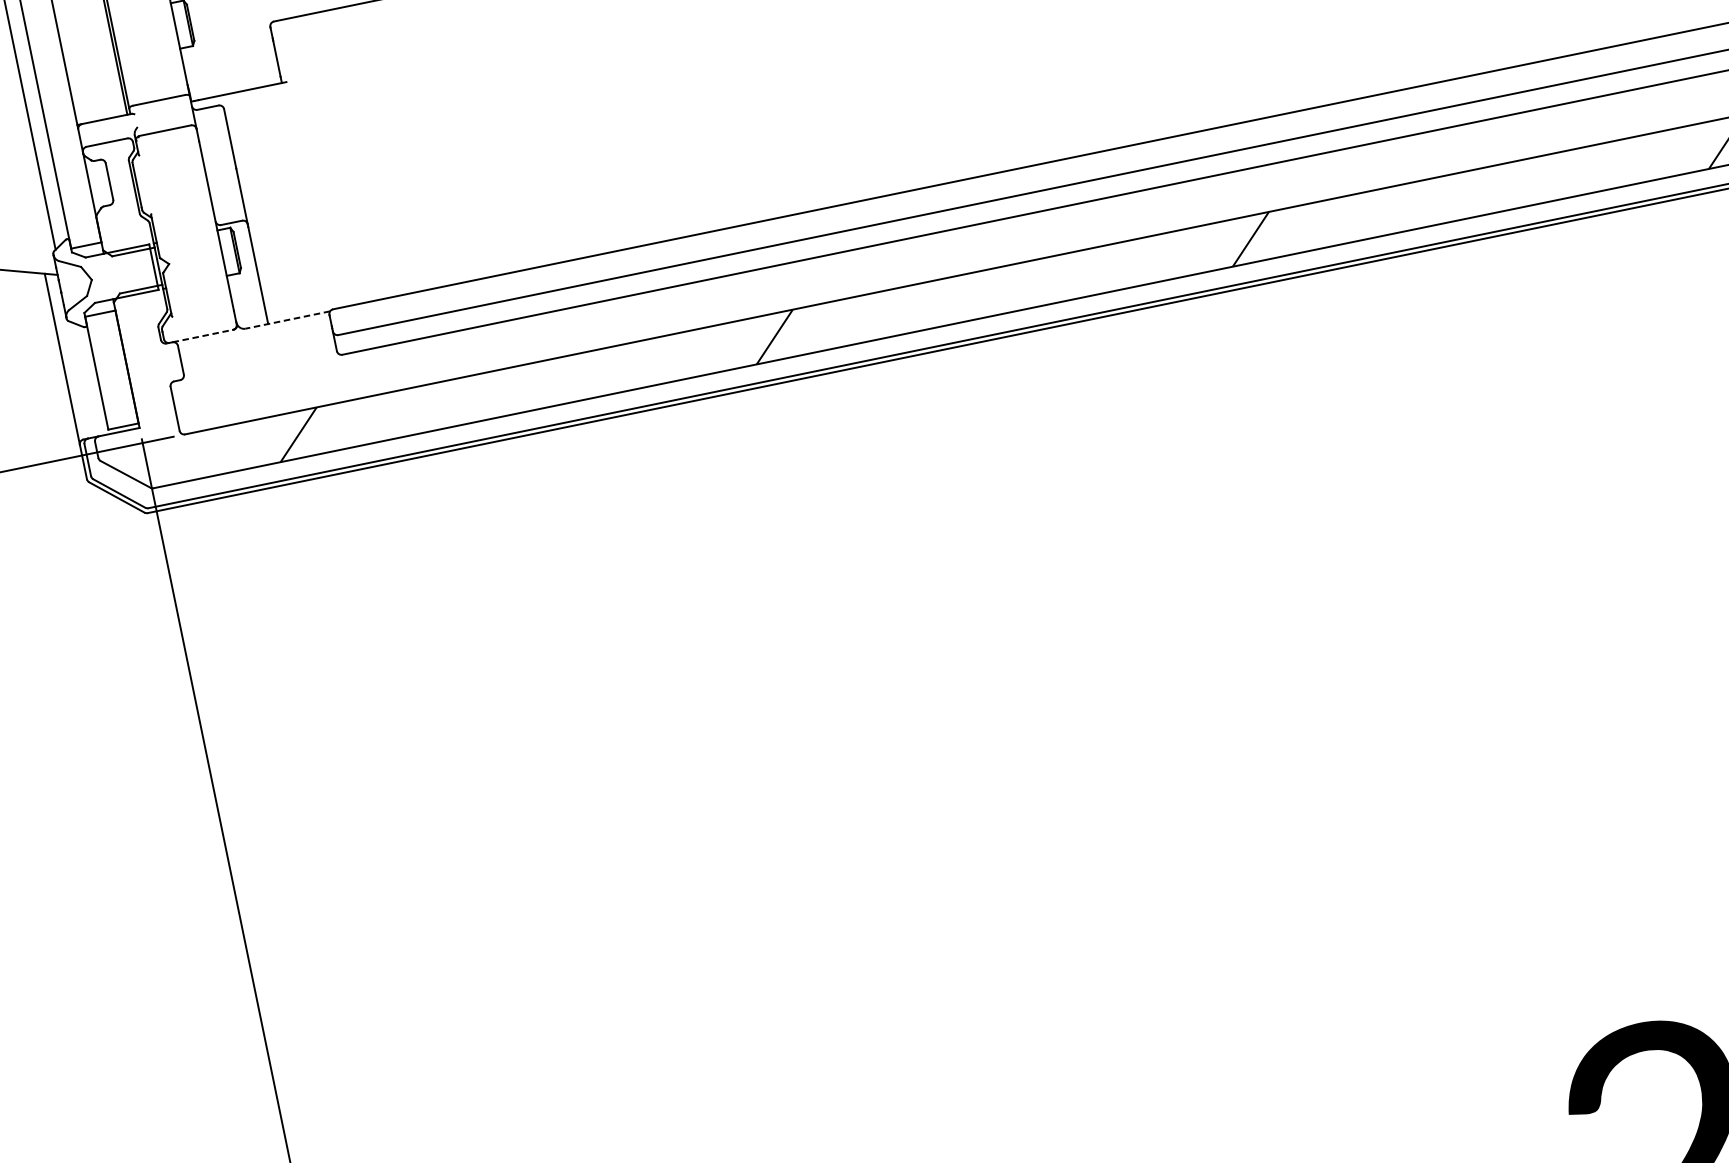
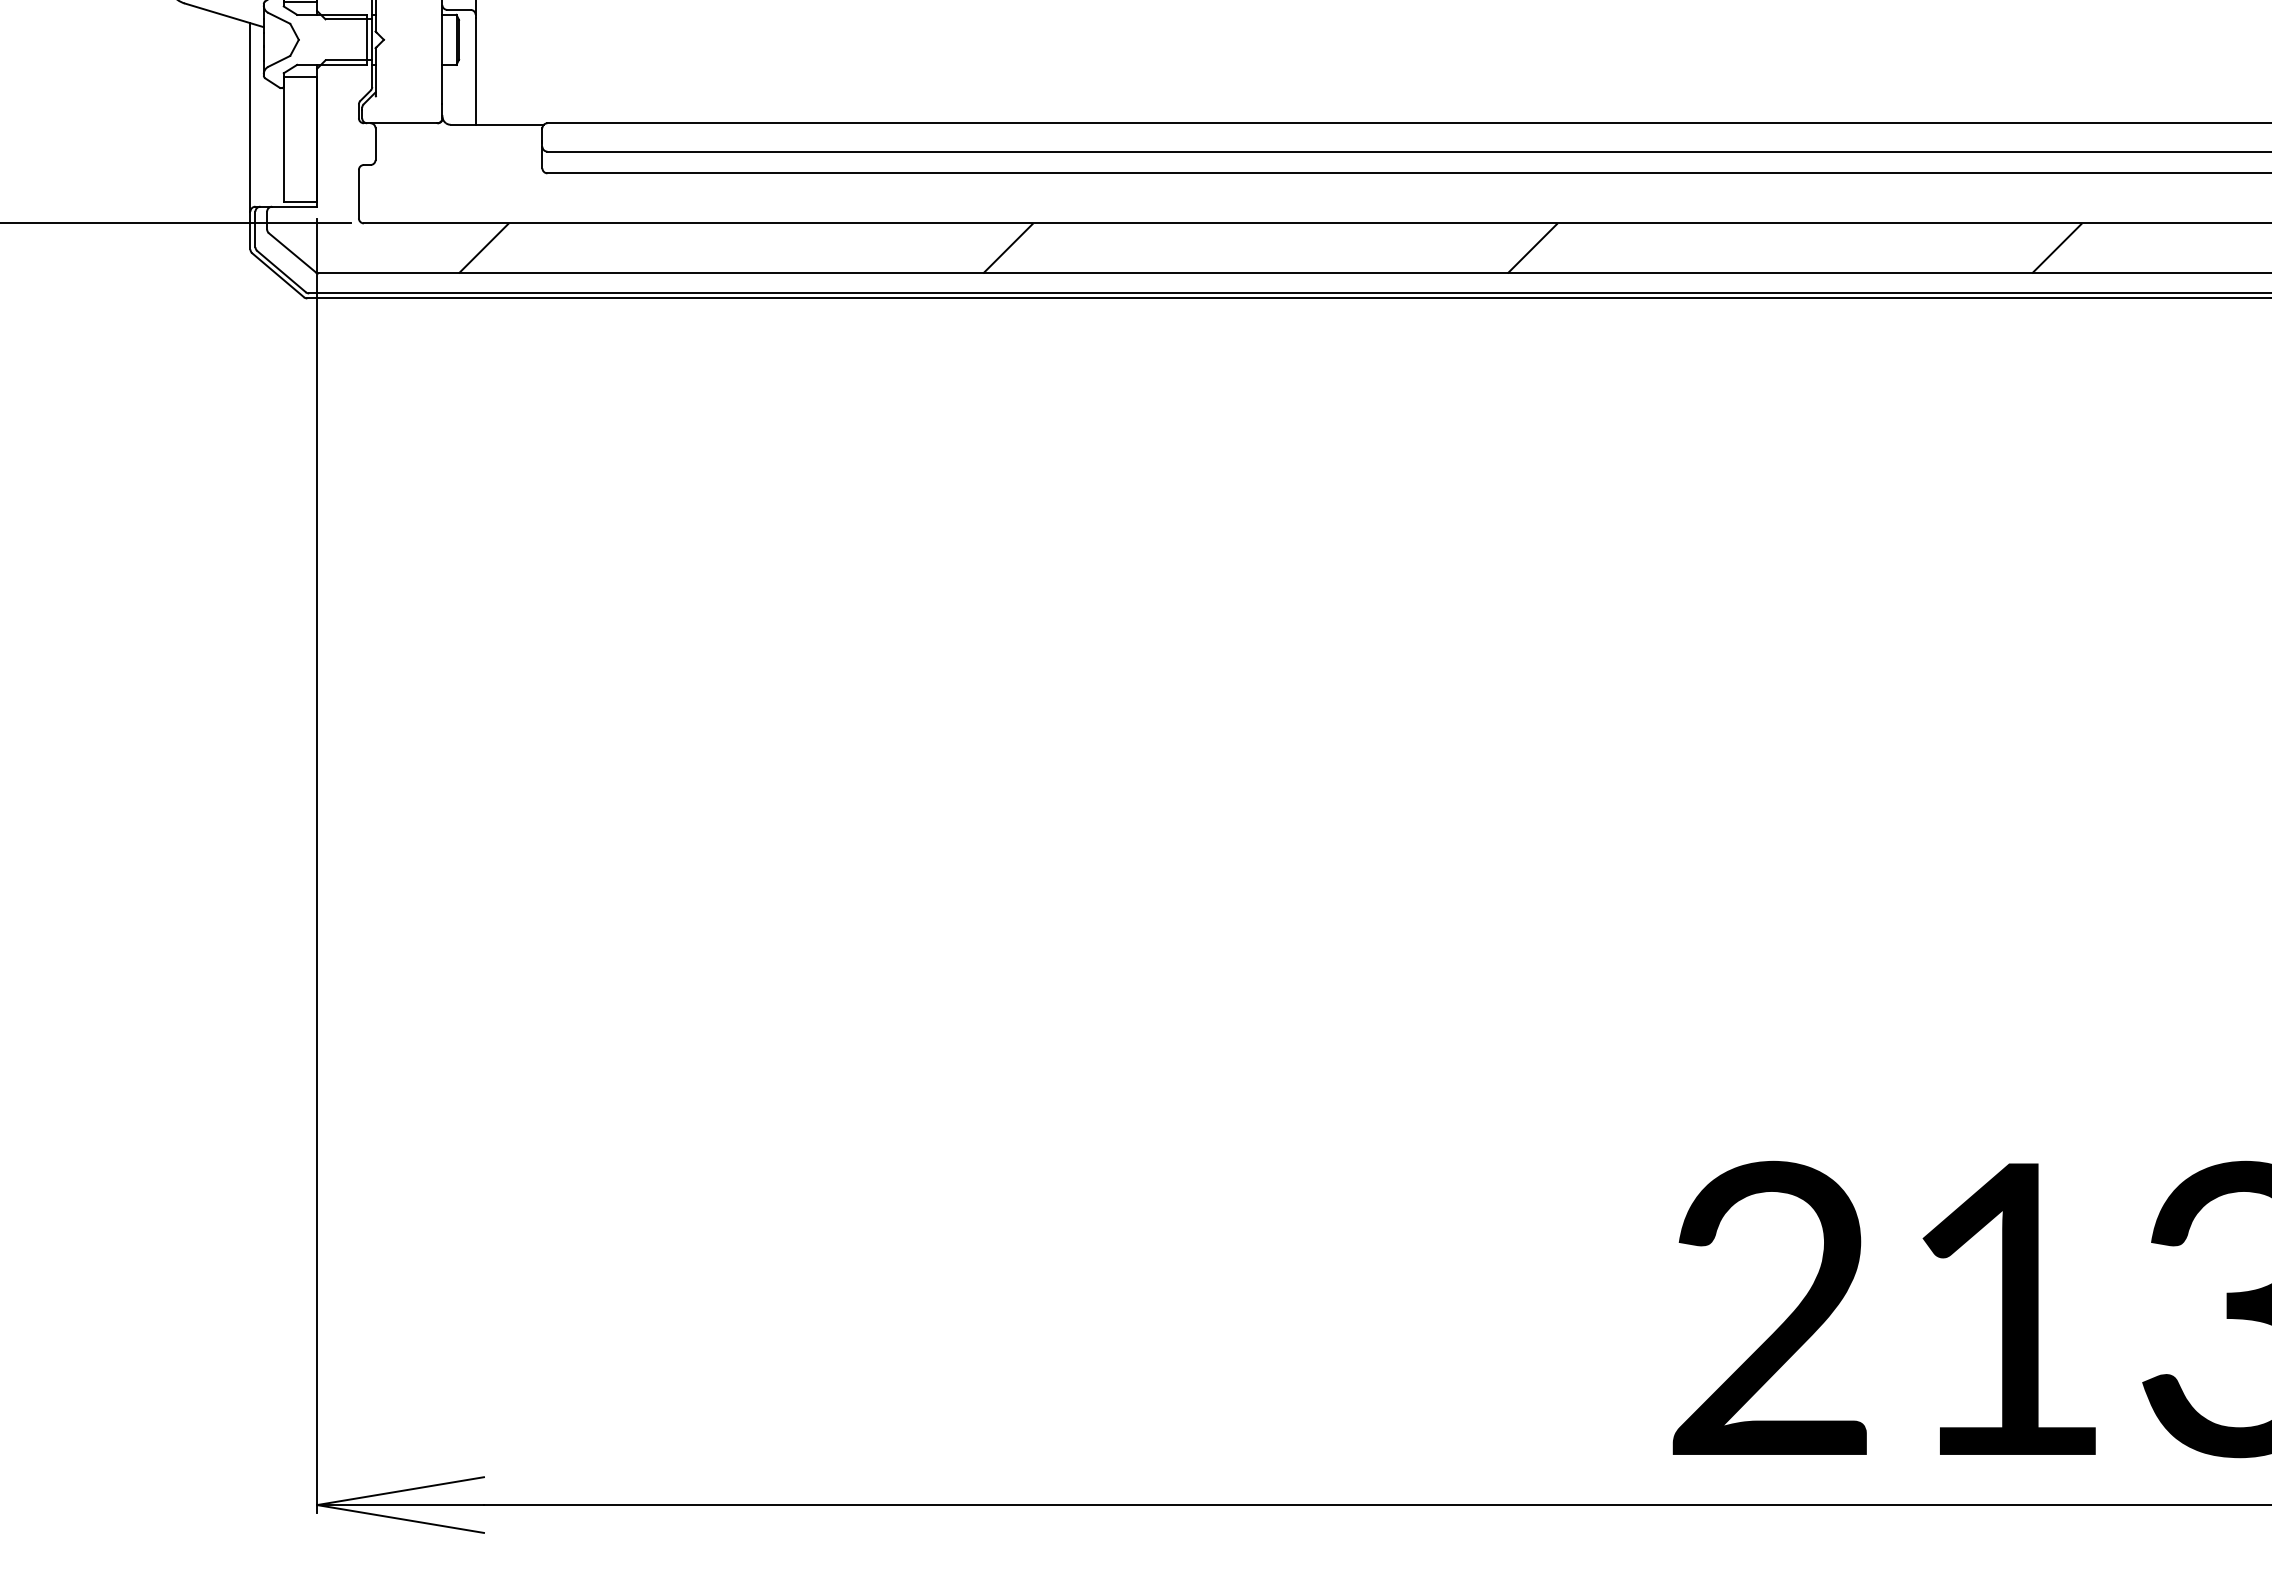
line: (287, 319) -> (497, 124), dashed -> solid
line: (203, 336) -> (404, 123), dashed -> solid

